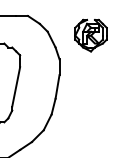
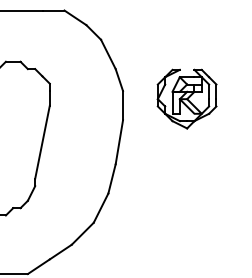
part: (90, 35) -> (186, 98), moved

